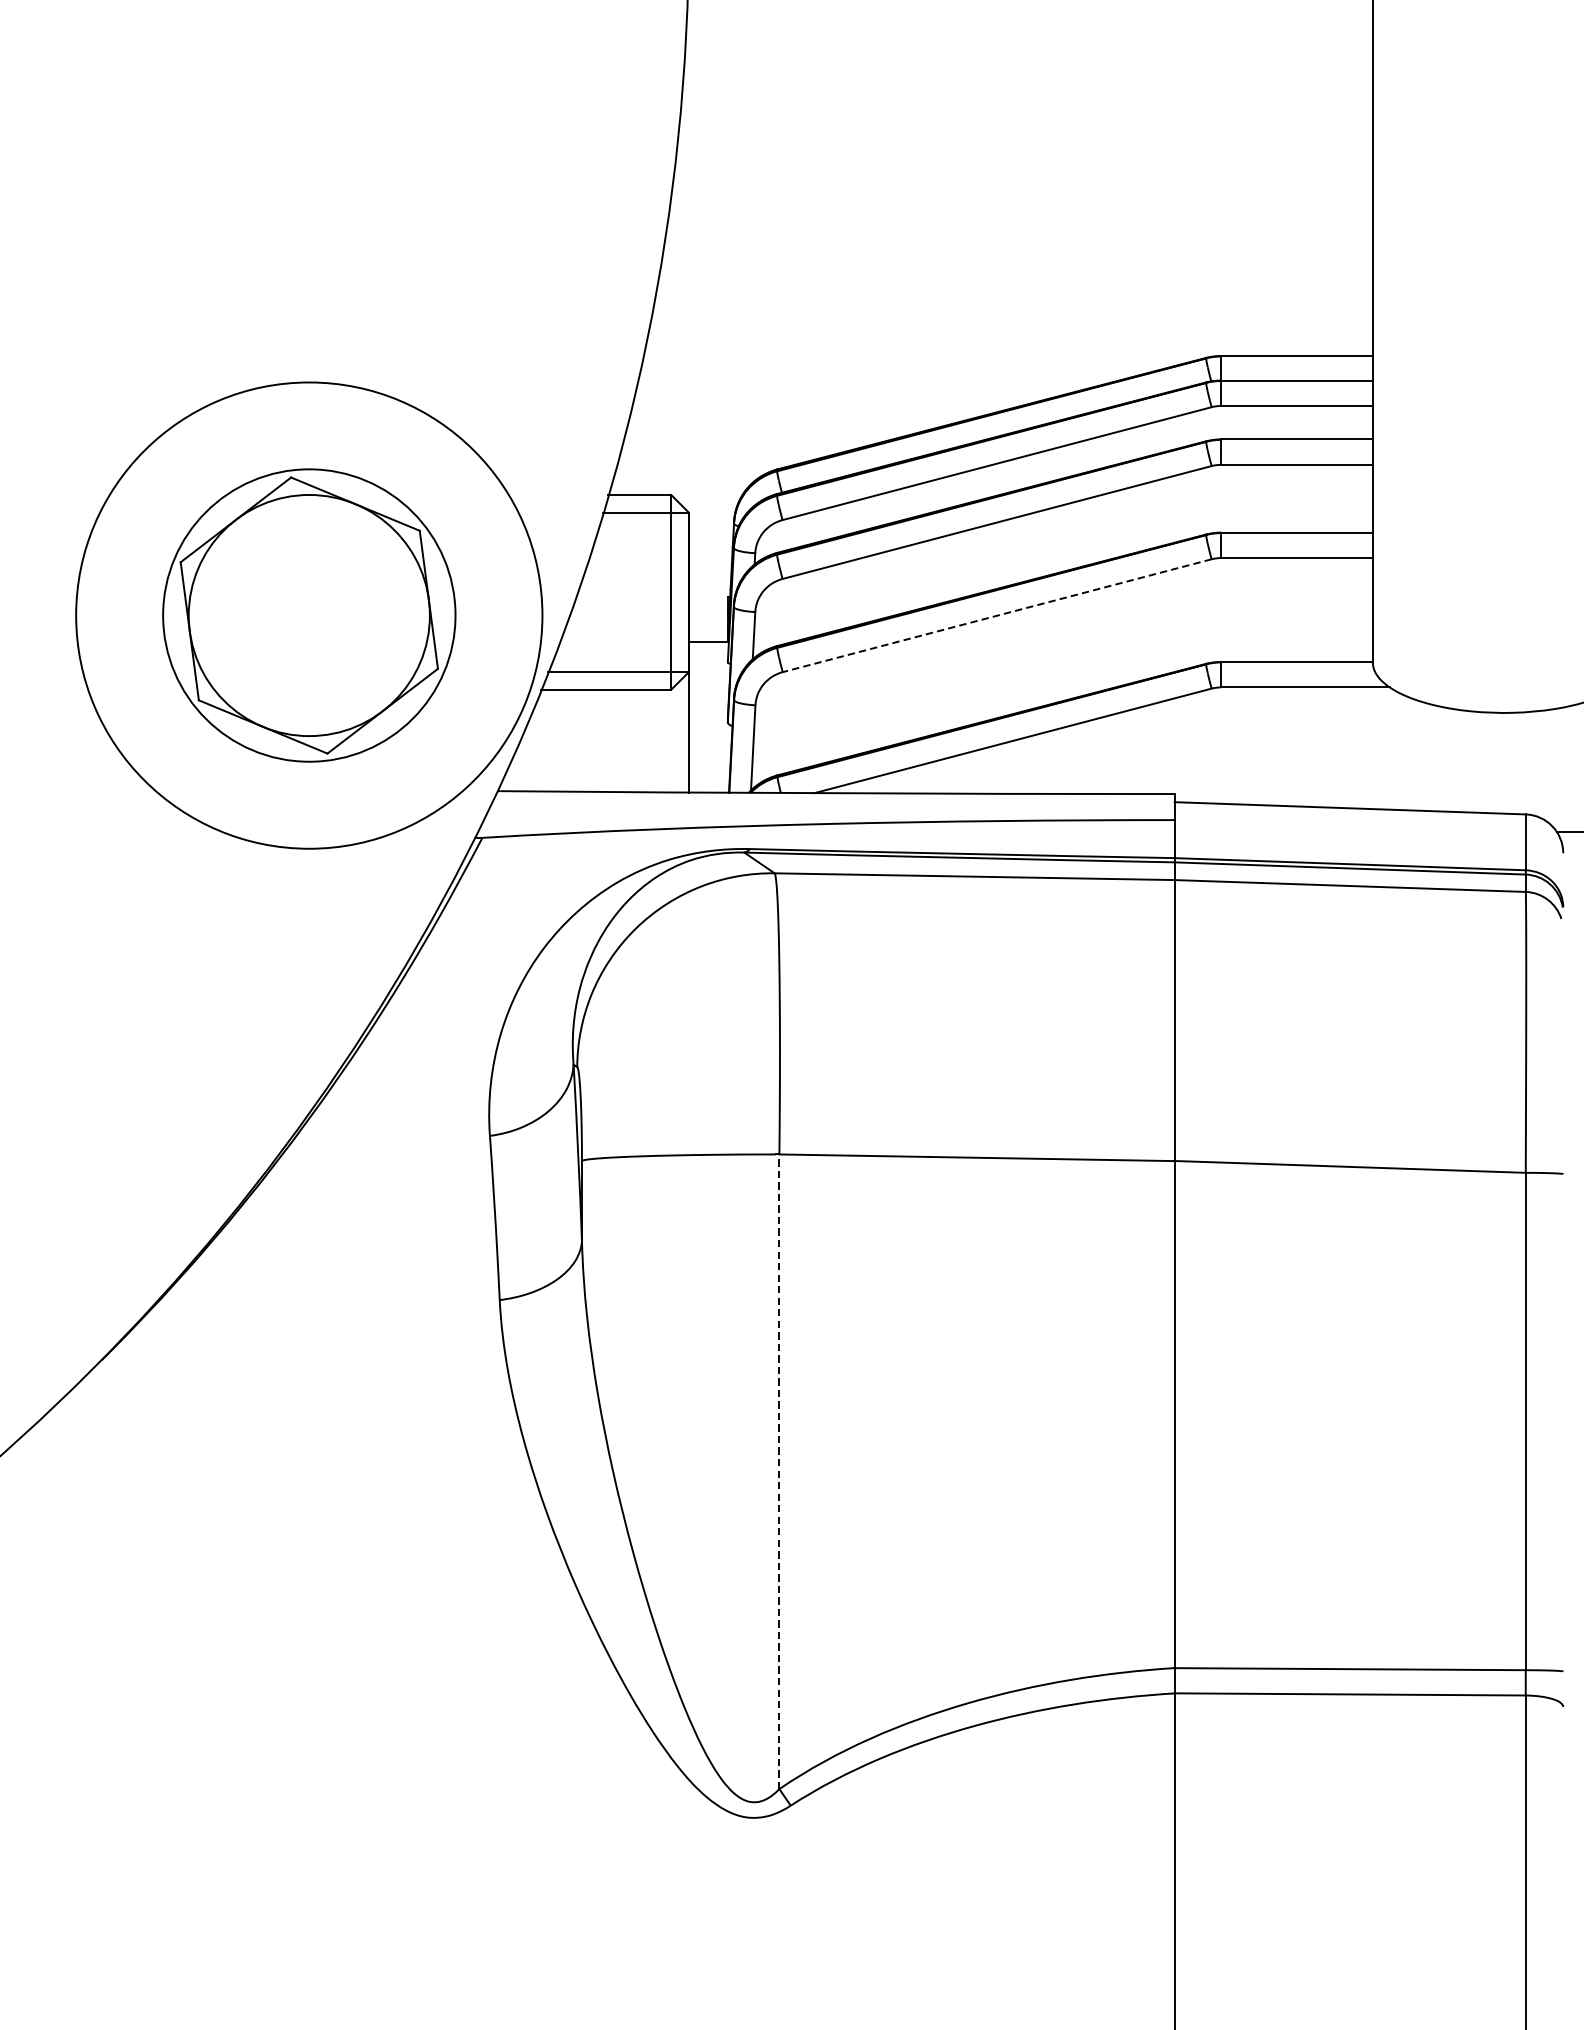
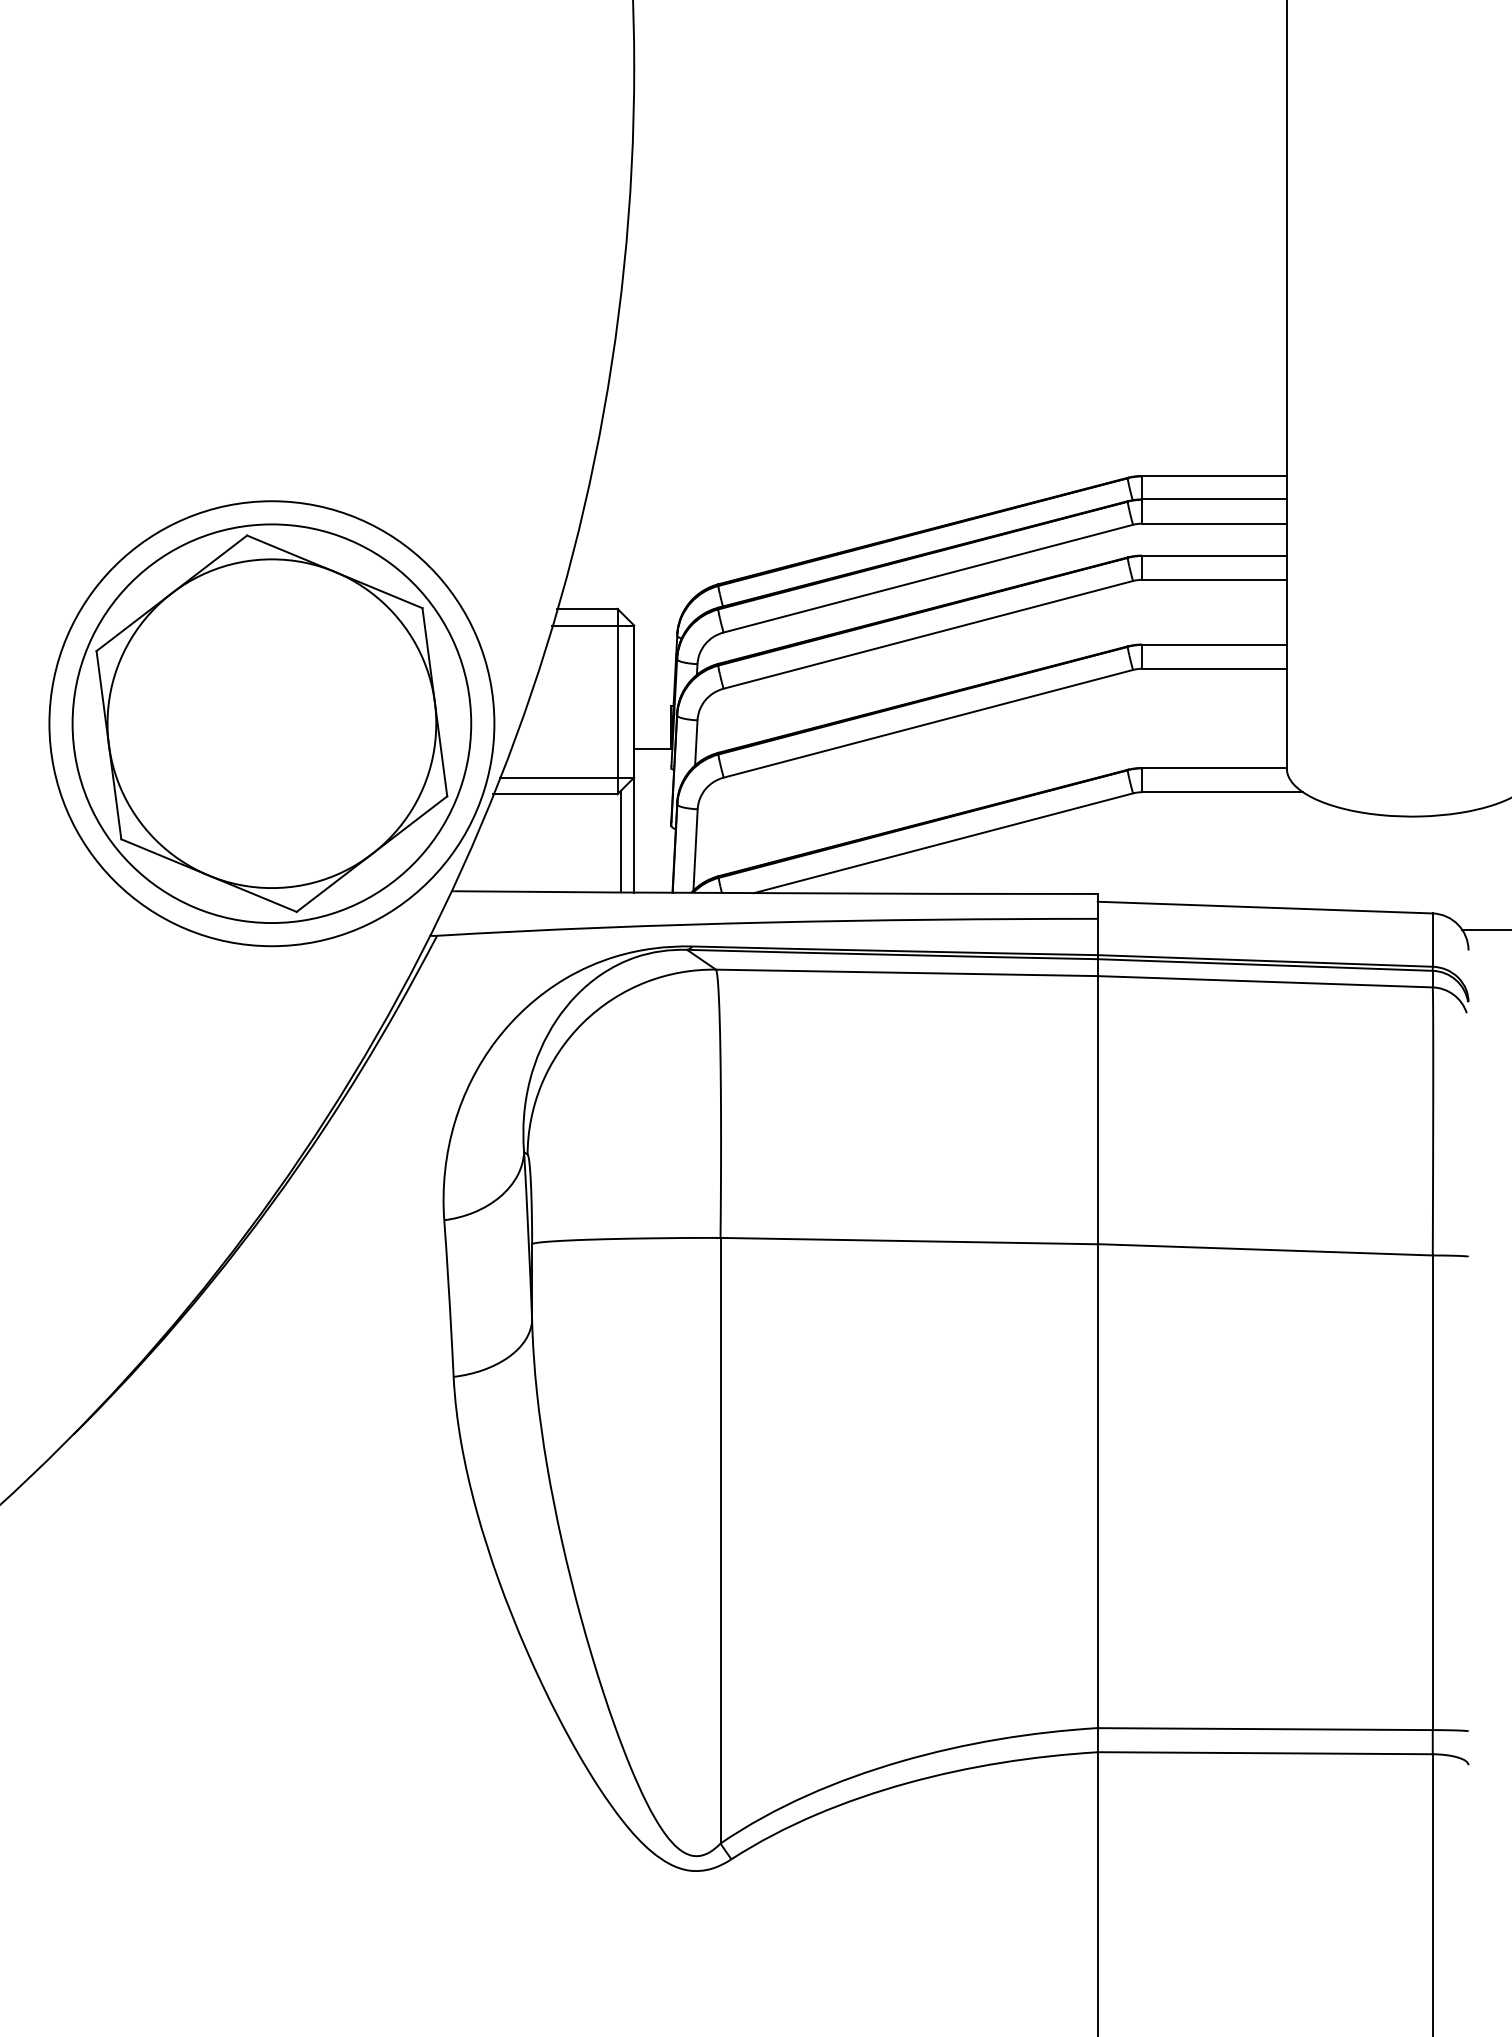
part: (308, 615) -> (271, 723), size x1.43
line: (997, 615) -> (928, 723), dashed -> solid
line: (674, 739) -> (620, 841), added
line: (779, 1471) -> (720, 1540), dashed -> solid

